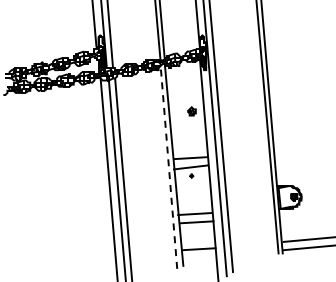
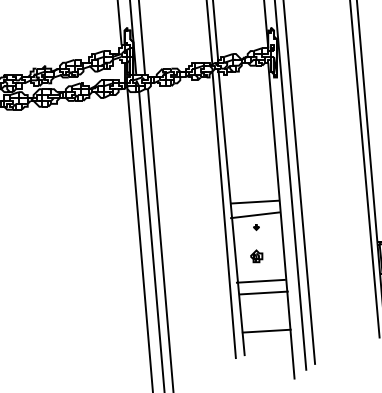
part: (191, 111) -> (256, 256), moved
line: (168, 167) -> (223, 215), dashed -> solid

